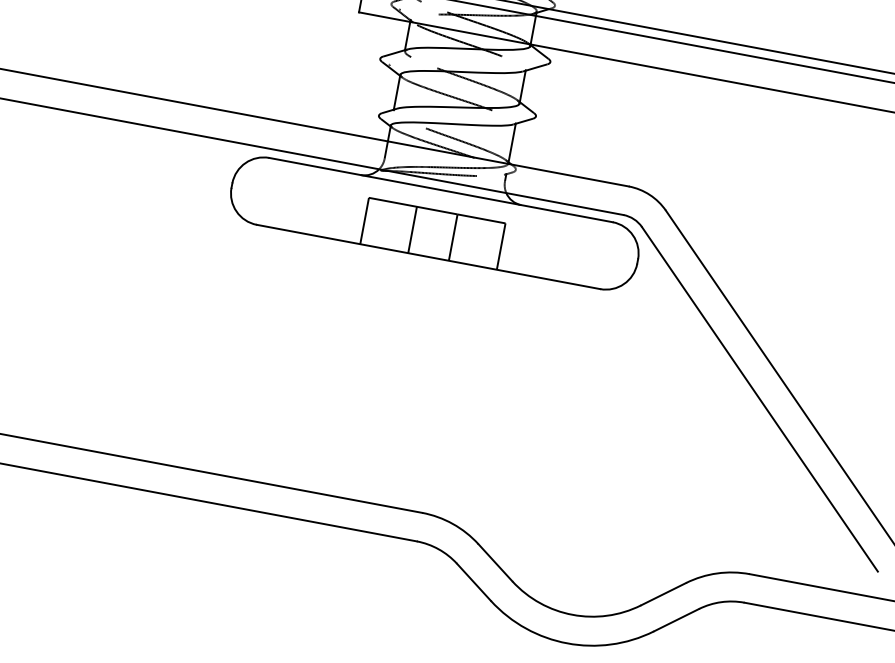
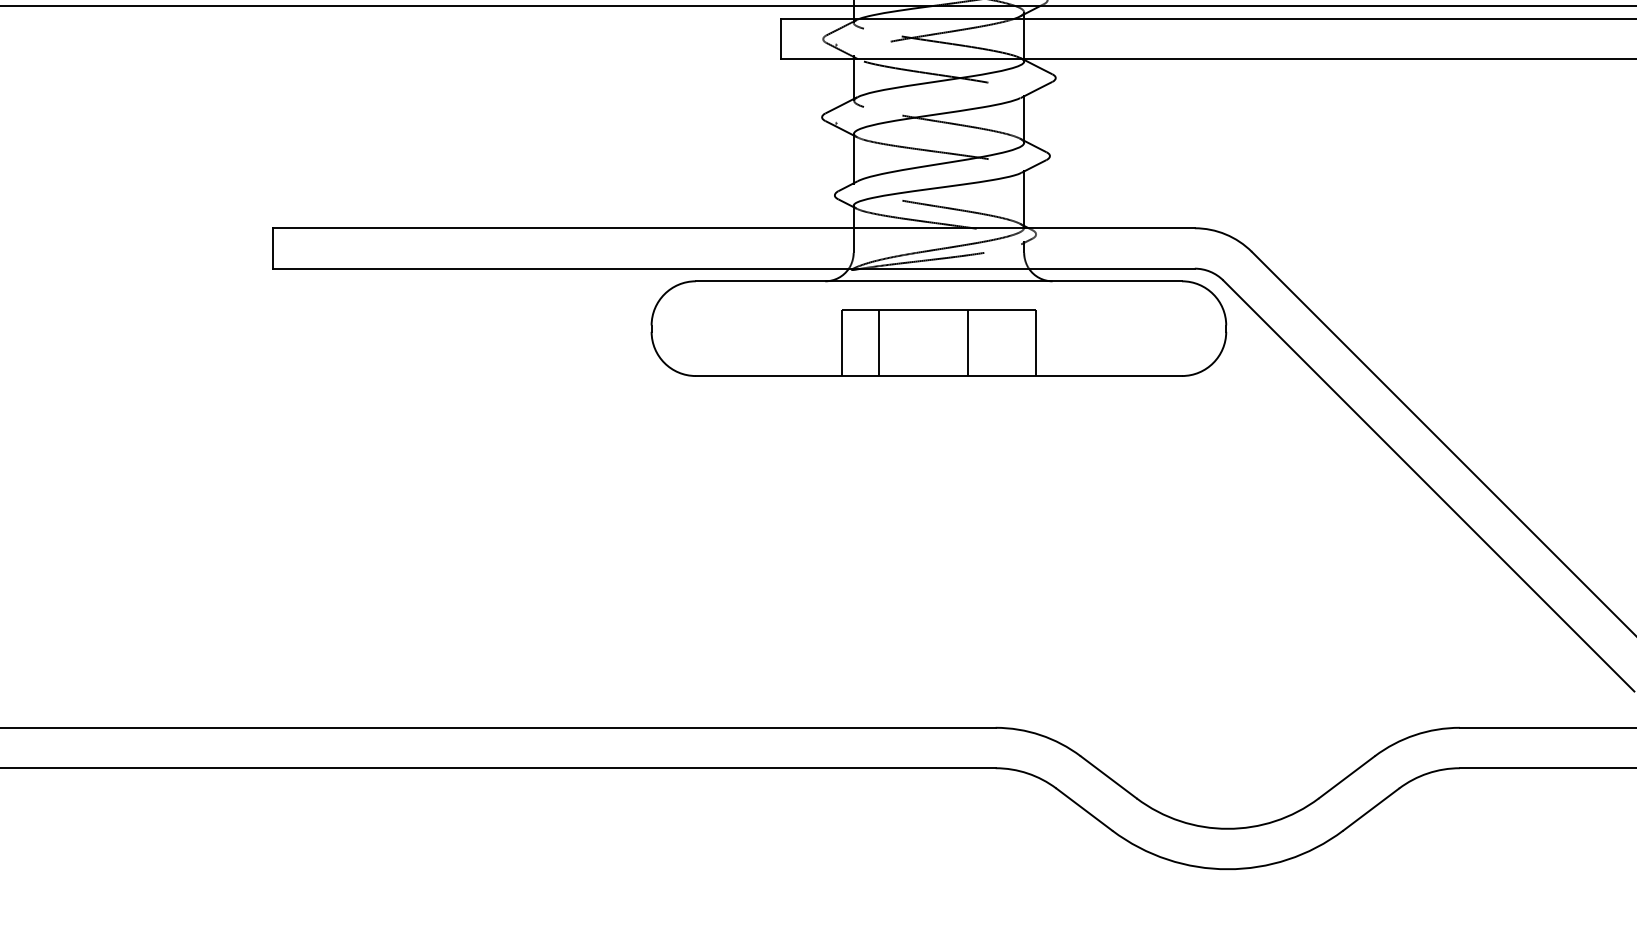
line: (412, 230) -> (879, 343), moved

